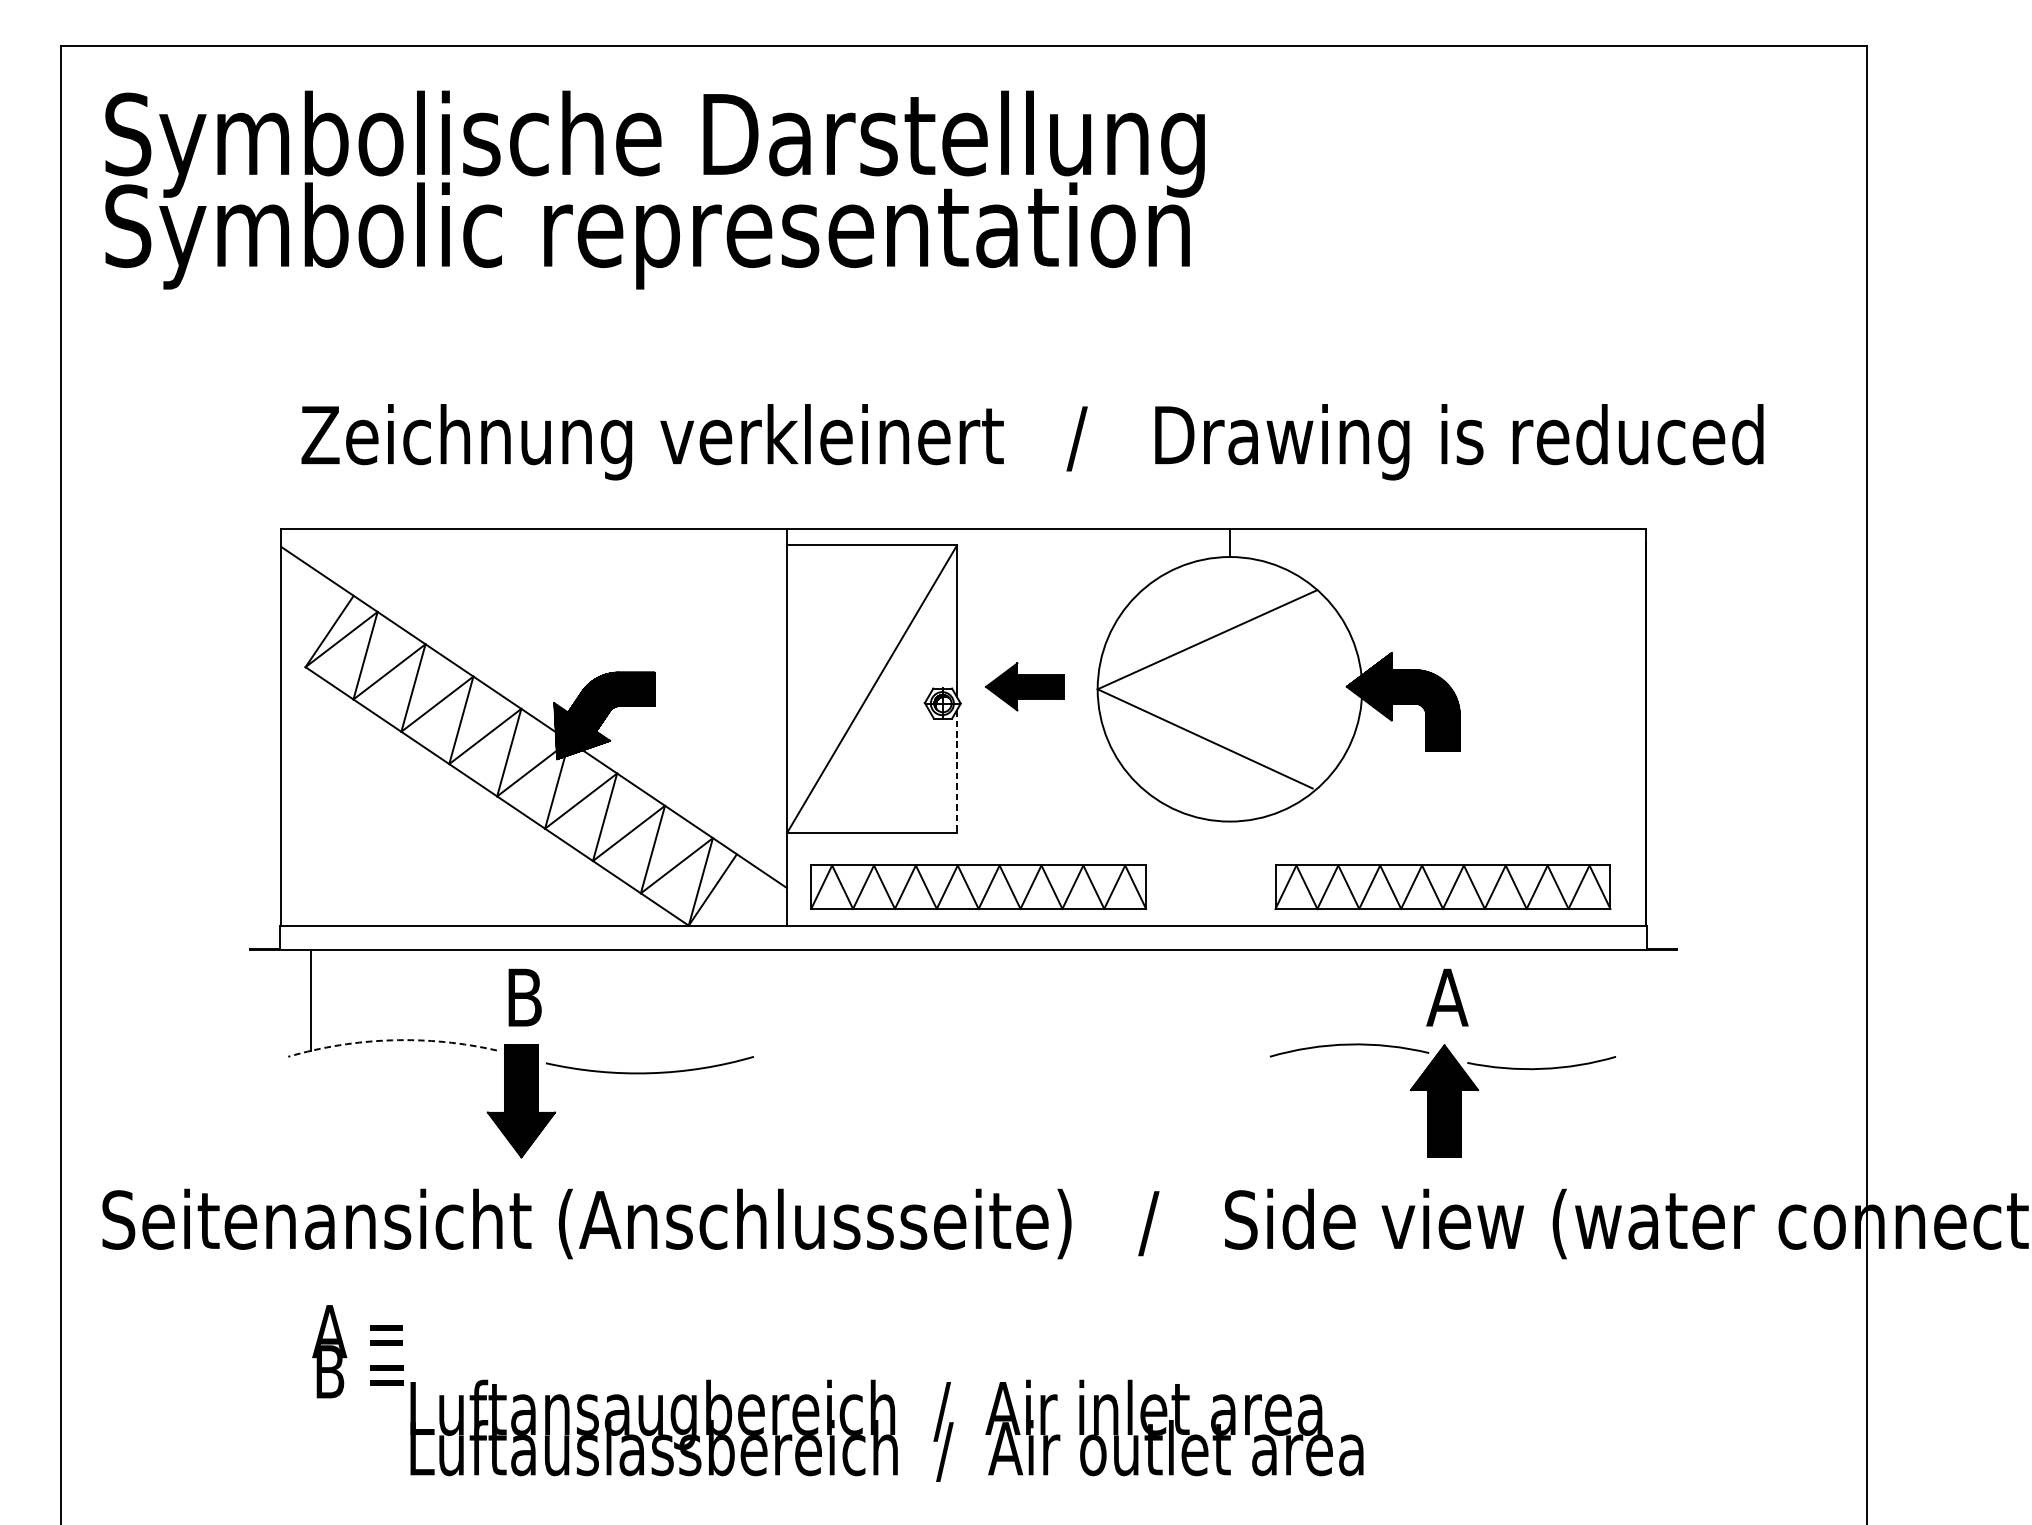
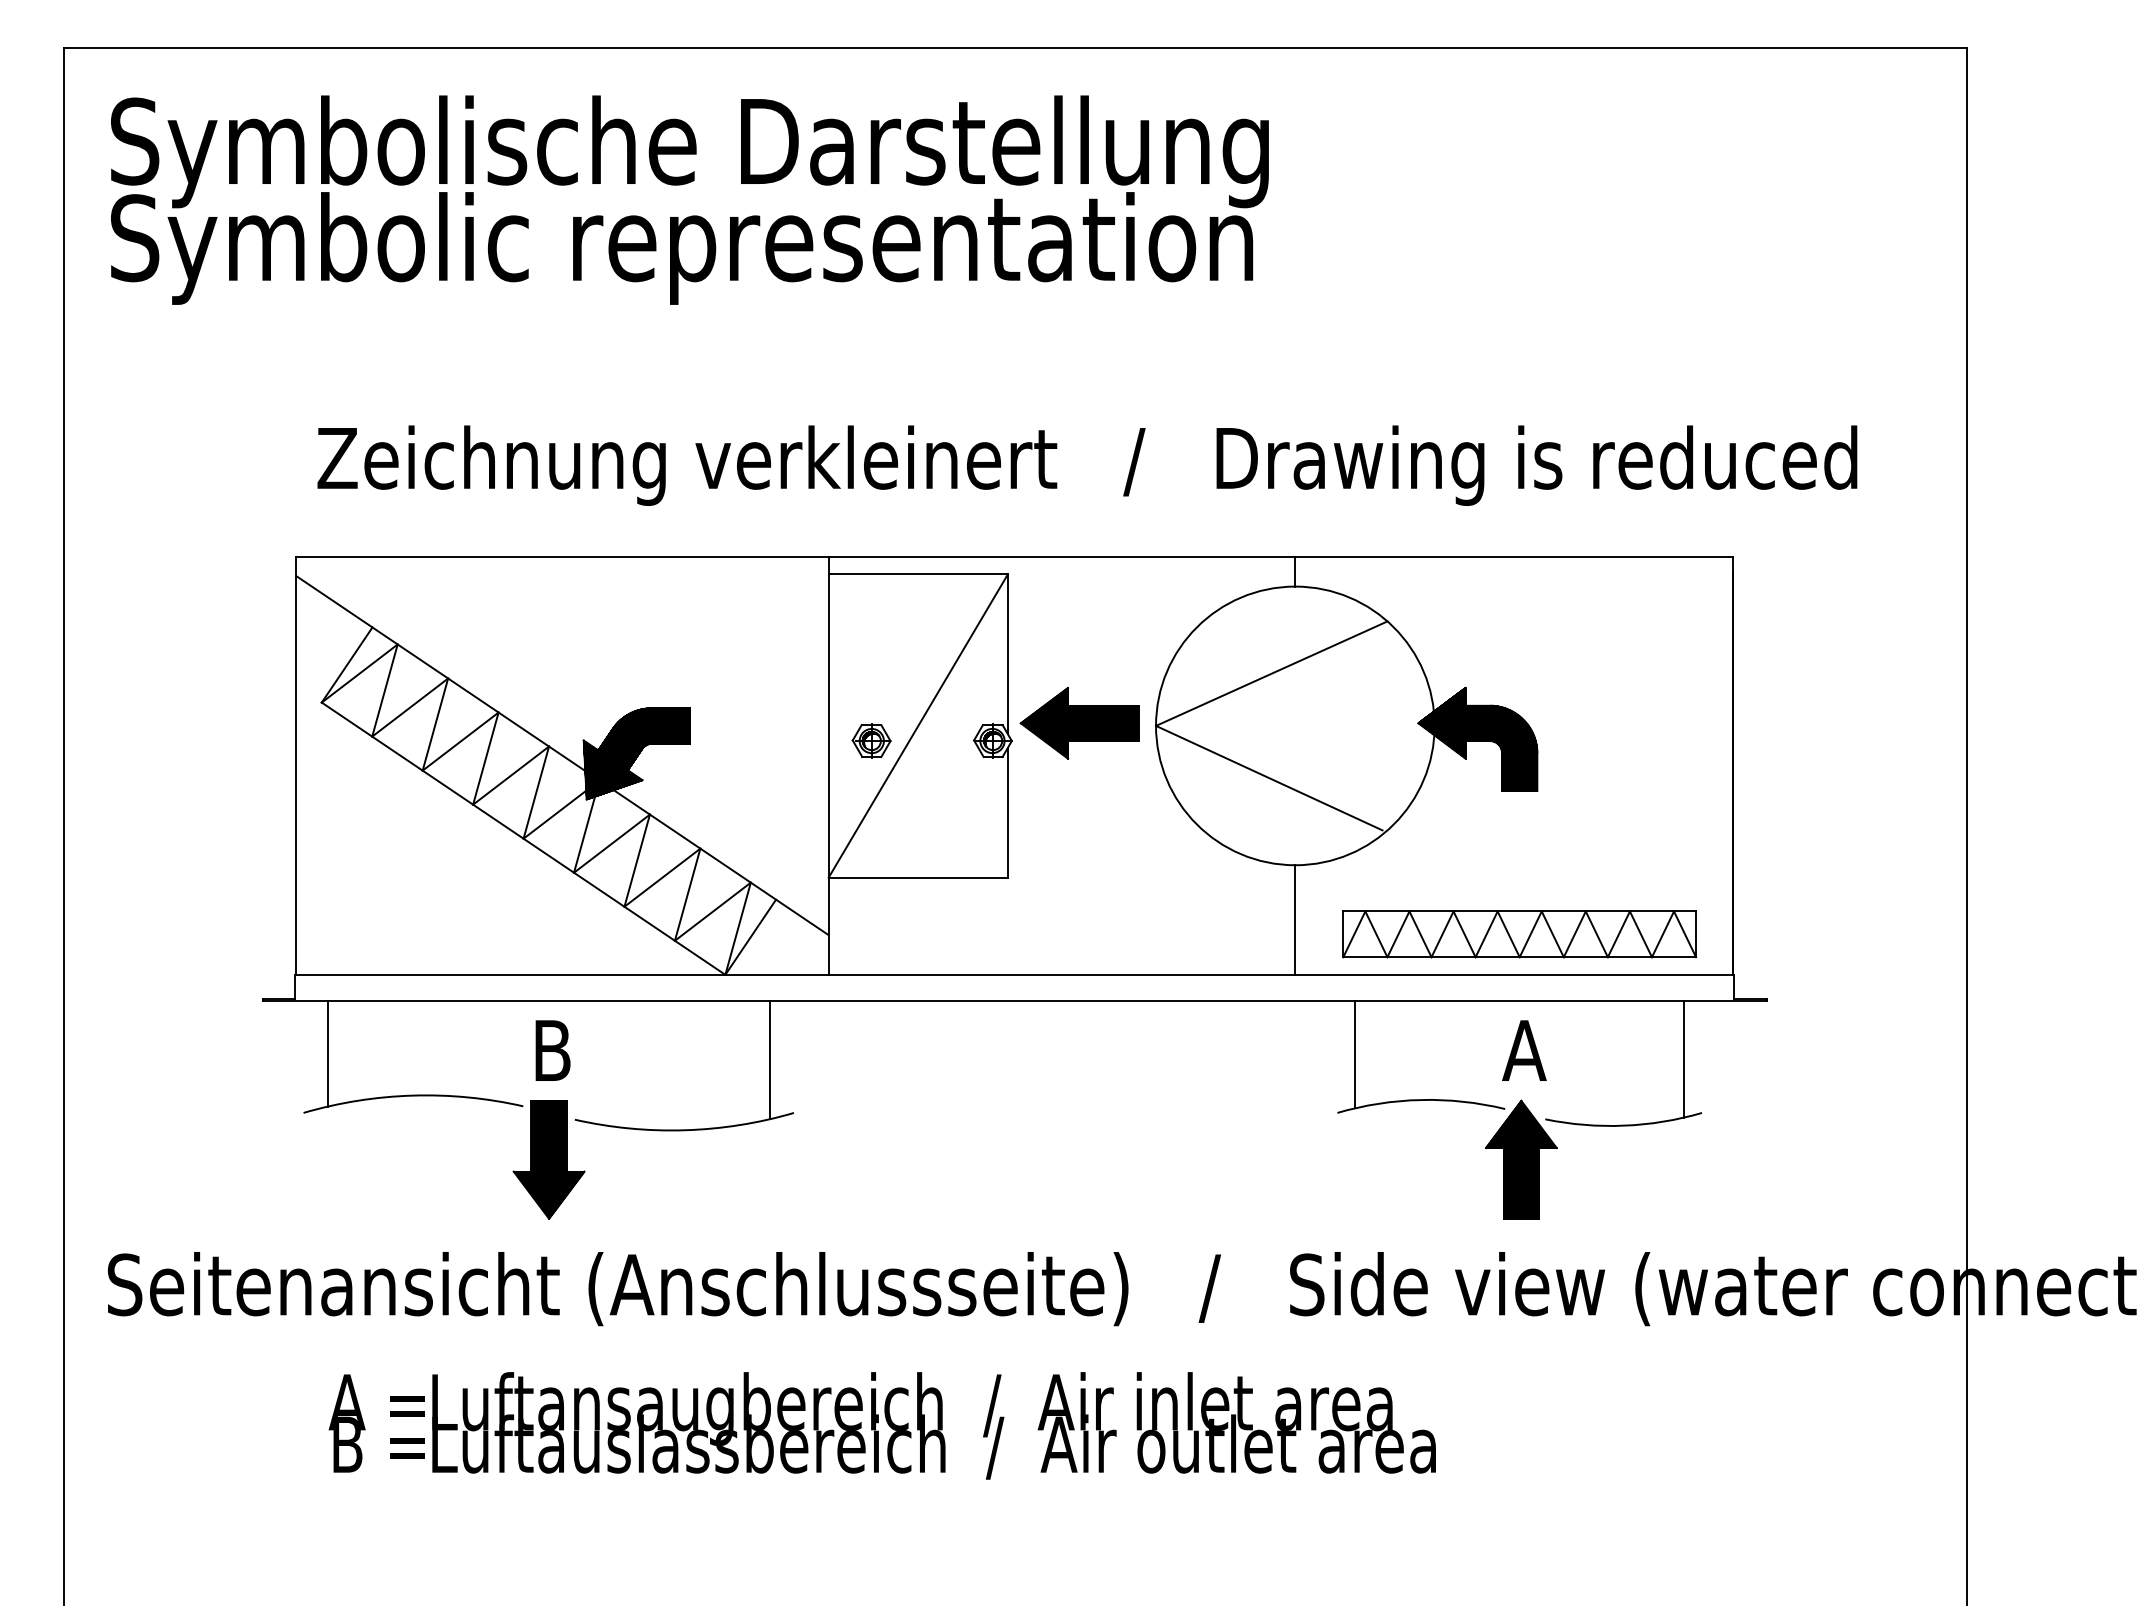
part: (1025, 687) -> (1079, 723), size x1.43
part: (827, 703) -> (871, 740), added
line: (956, 771) -> (1007, 812), dashed -> solid
line: (1230, 873) -> (1295, 919), added
part: (978, 887) -> (1030, 934), removed
line: (1287, 1001) -> (1355, 1054), added
line: (1598, 1005) -> (1683, 1058), added
line: (730, 1006) -> (769, 1059), added
arc: (392, 1040) -> (413, 1095), dashed -> solid
text: (886, 1430) -> (933, 1425), moved

